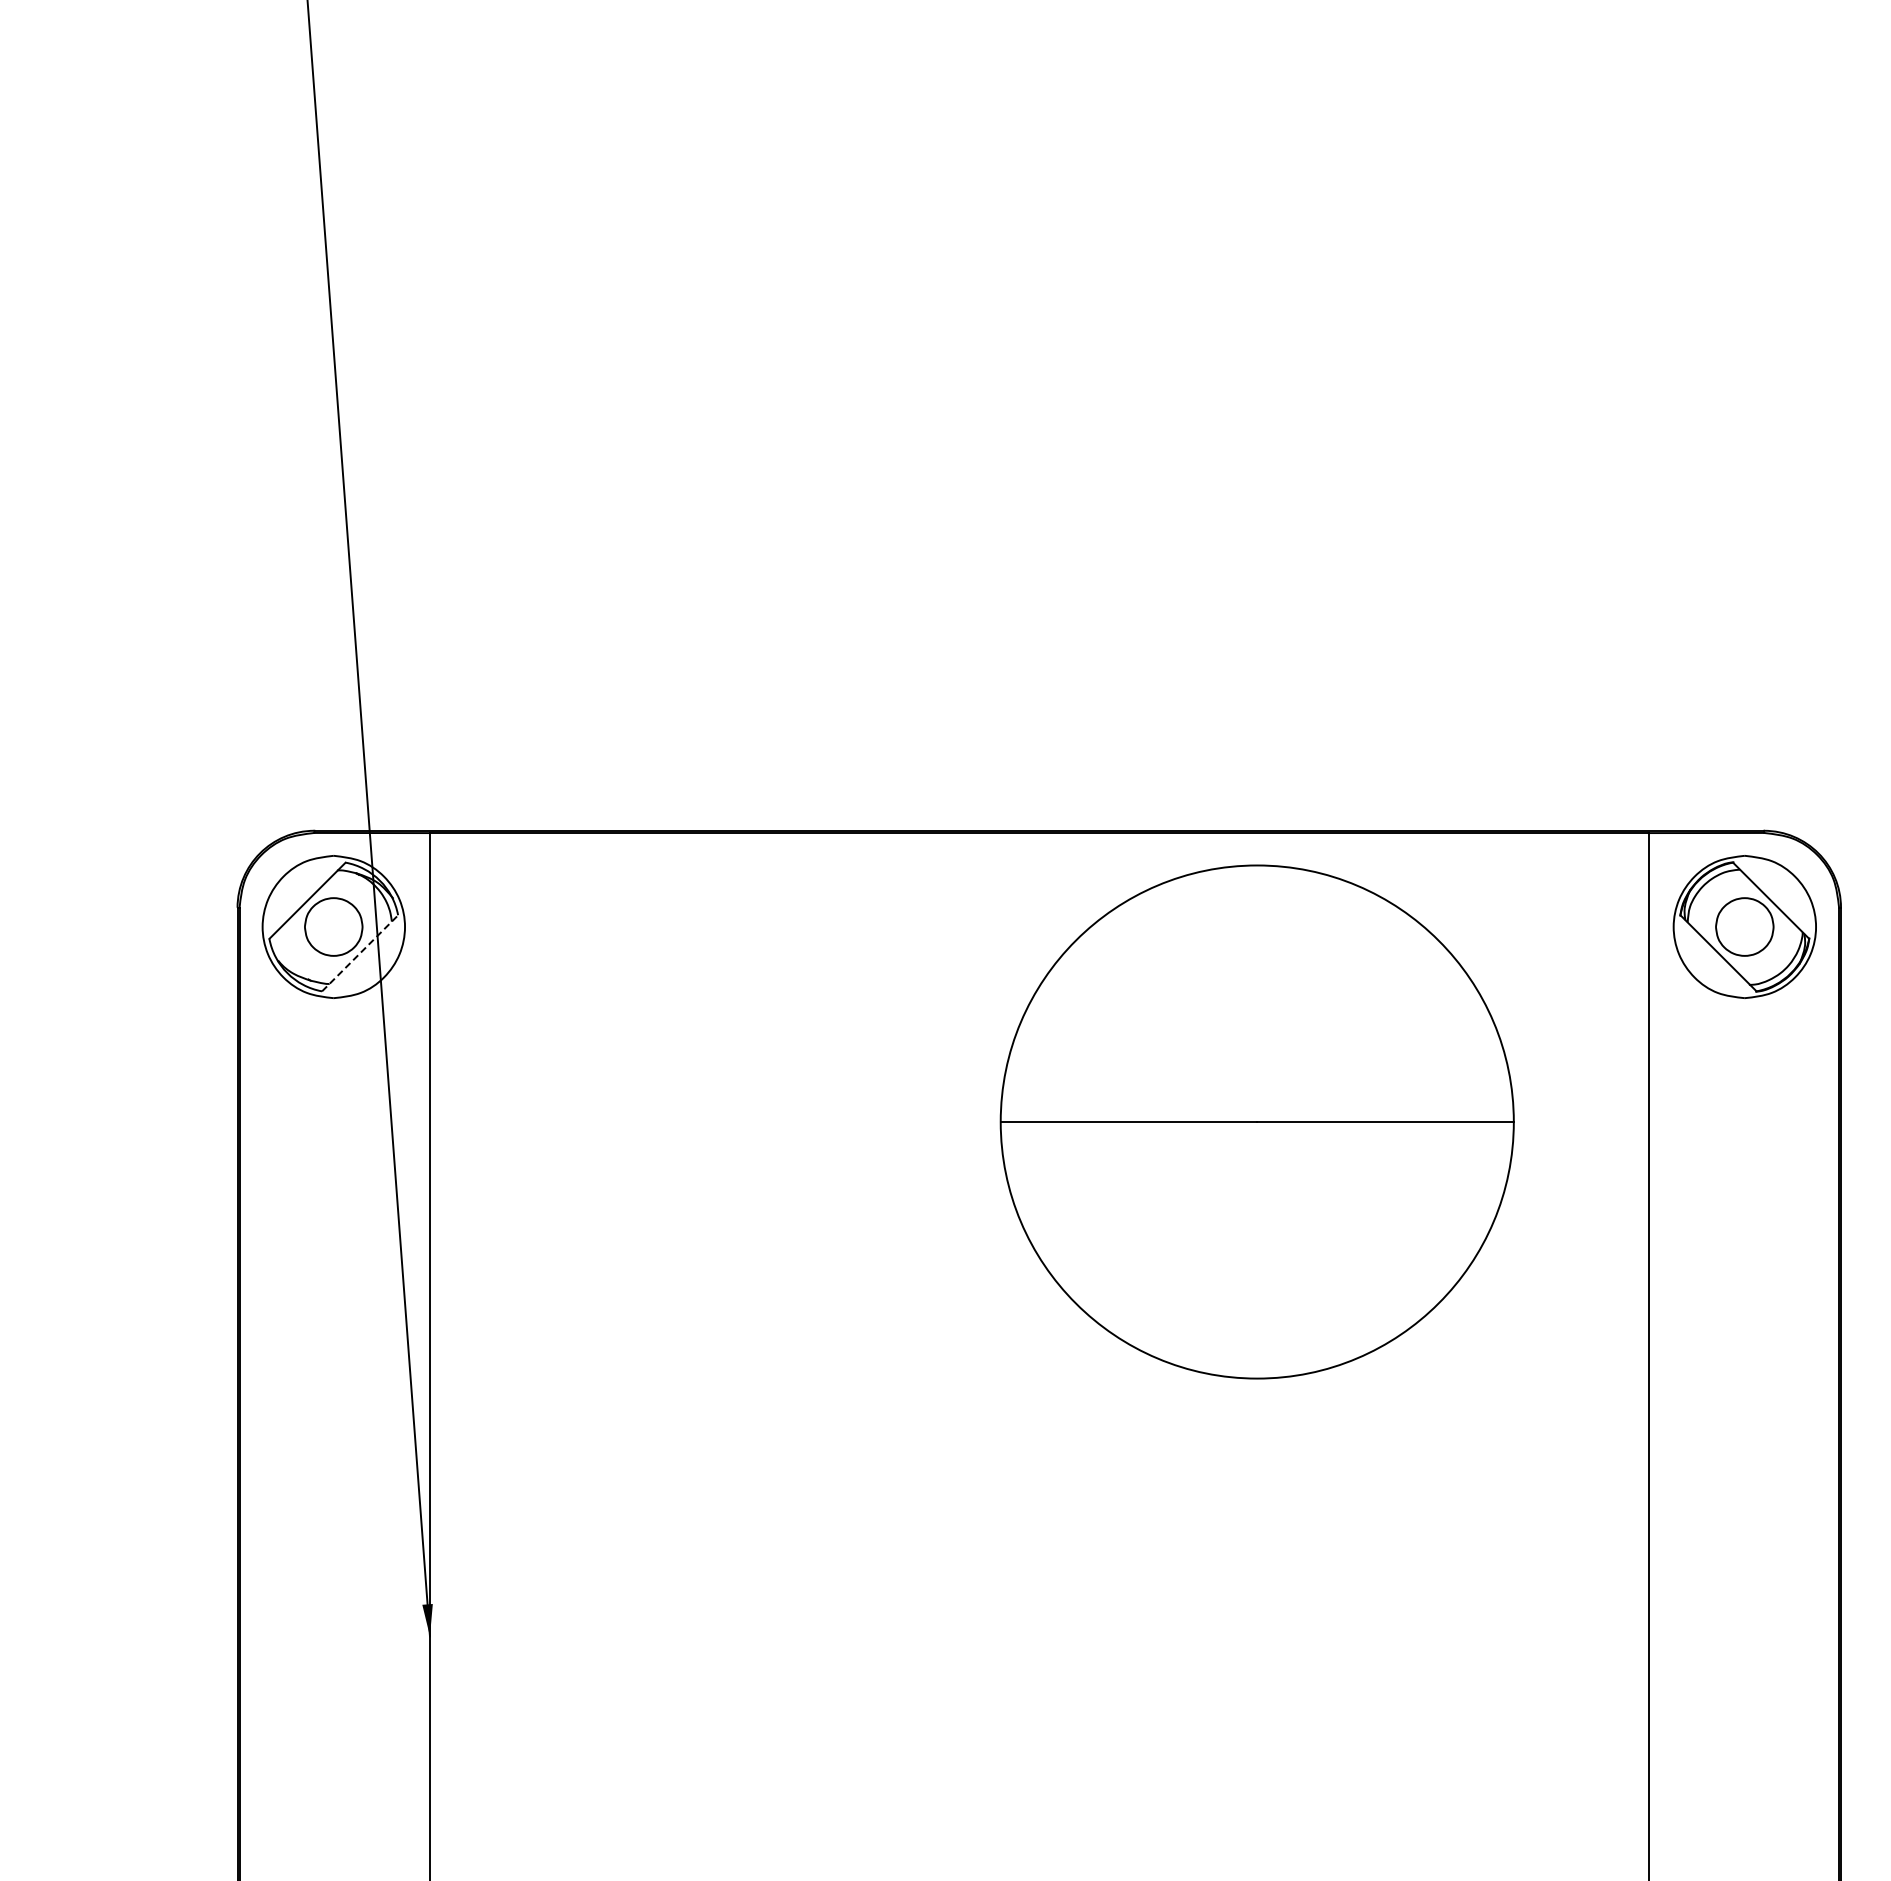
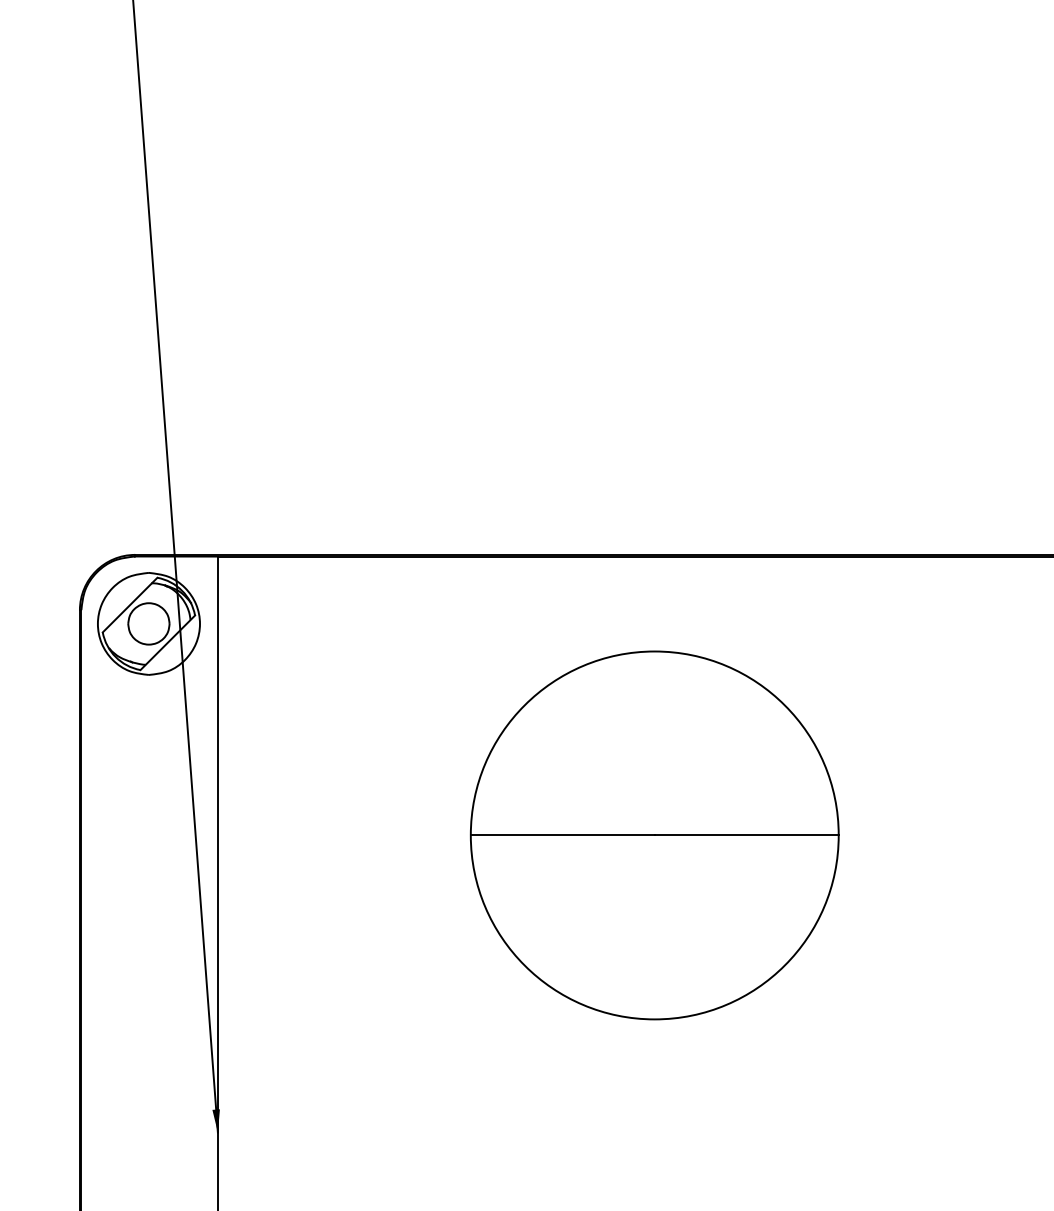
line: (360, 953) -> (168, 642), dashed -> solid
part: (1256, 1121) -> (654, 835), moved

